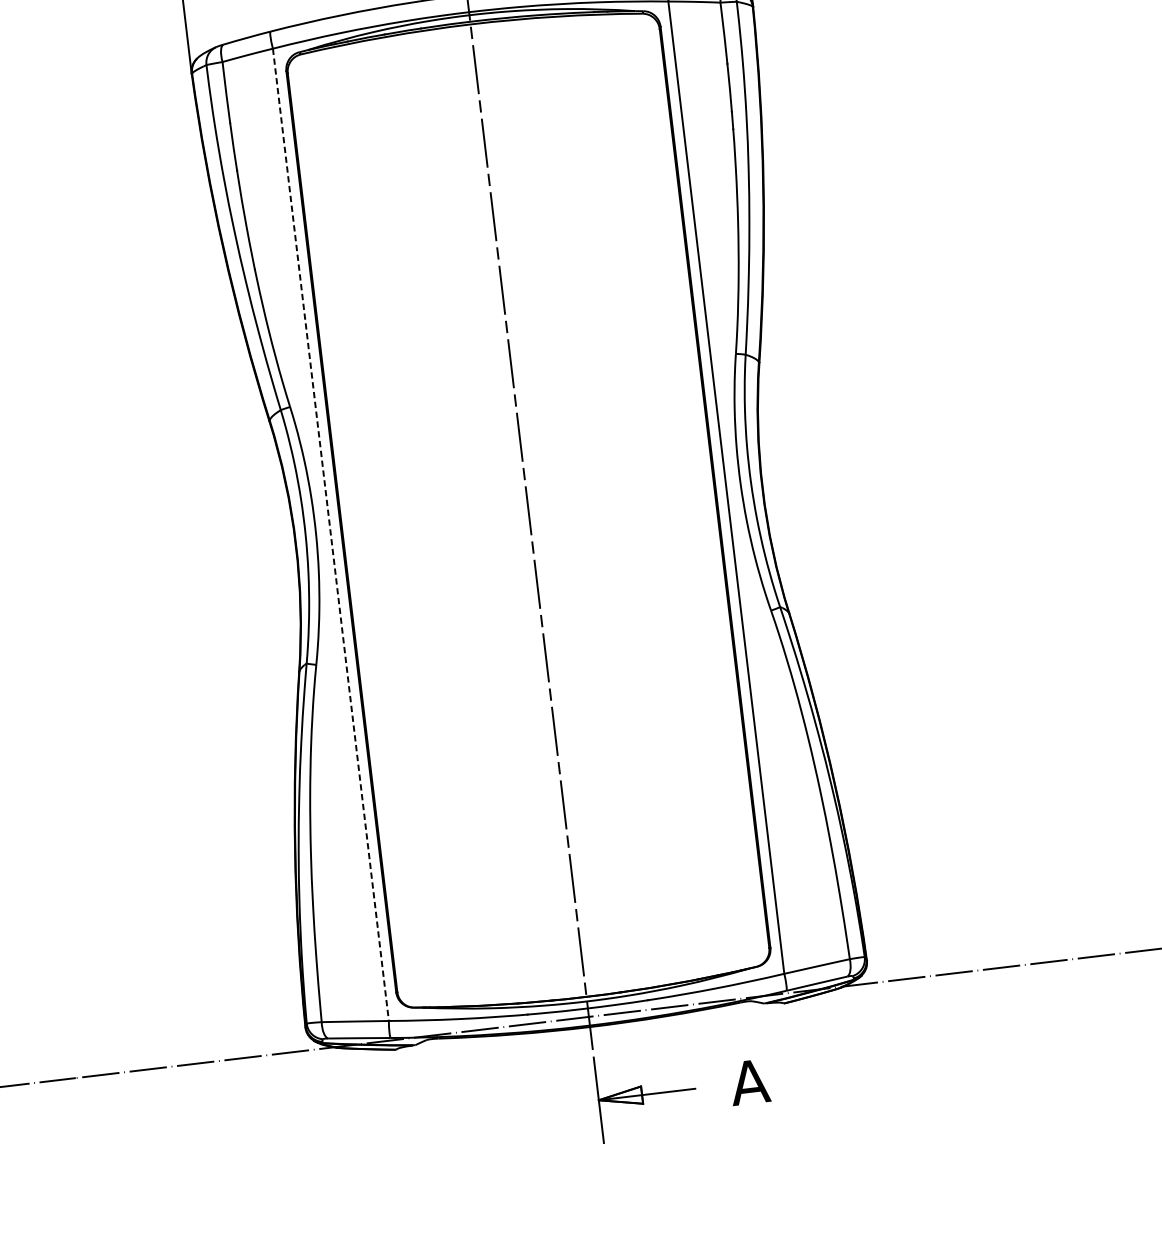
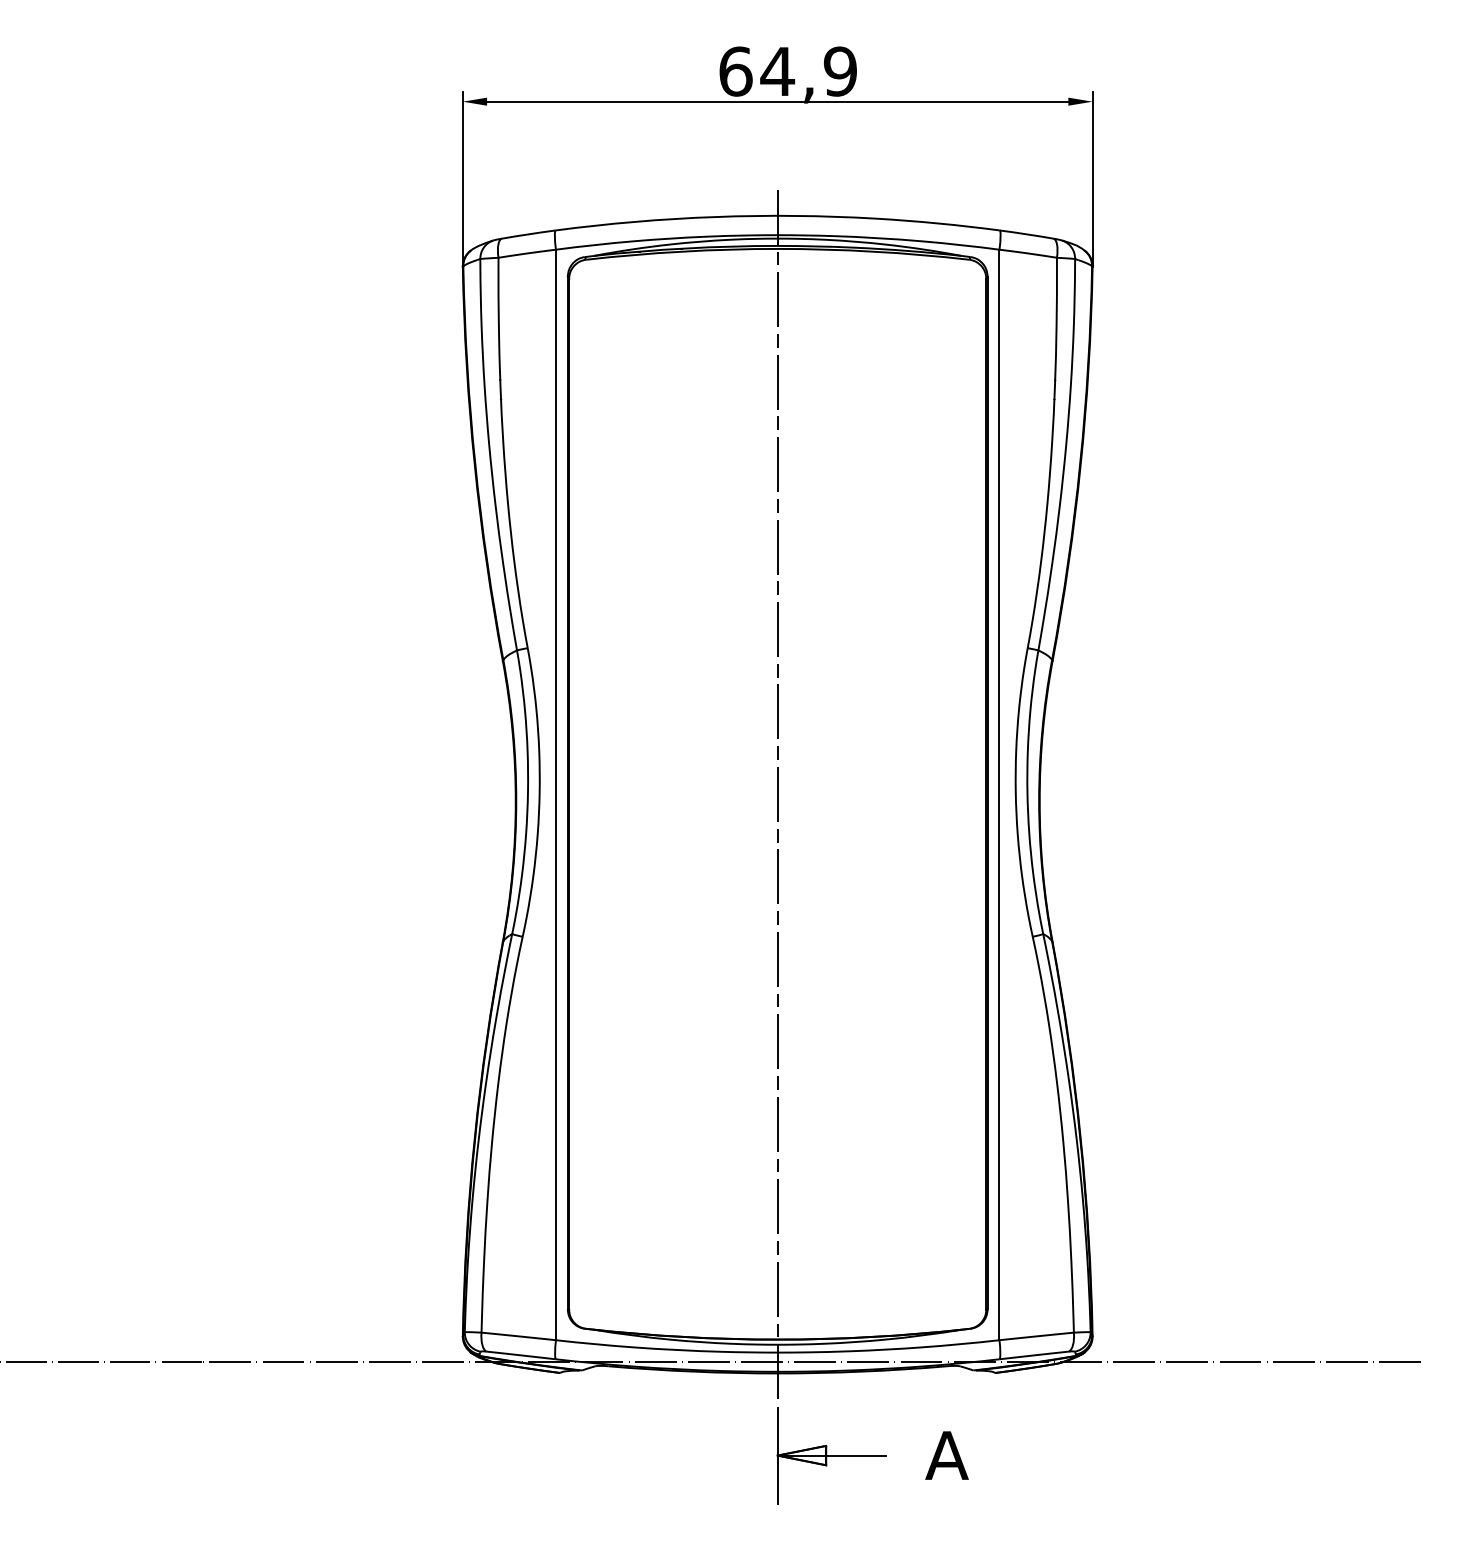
line: (330, 535) -> (555, 795), dashed -> solid

